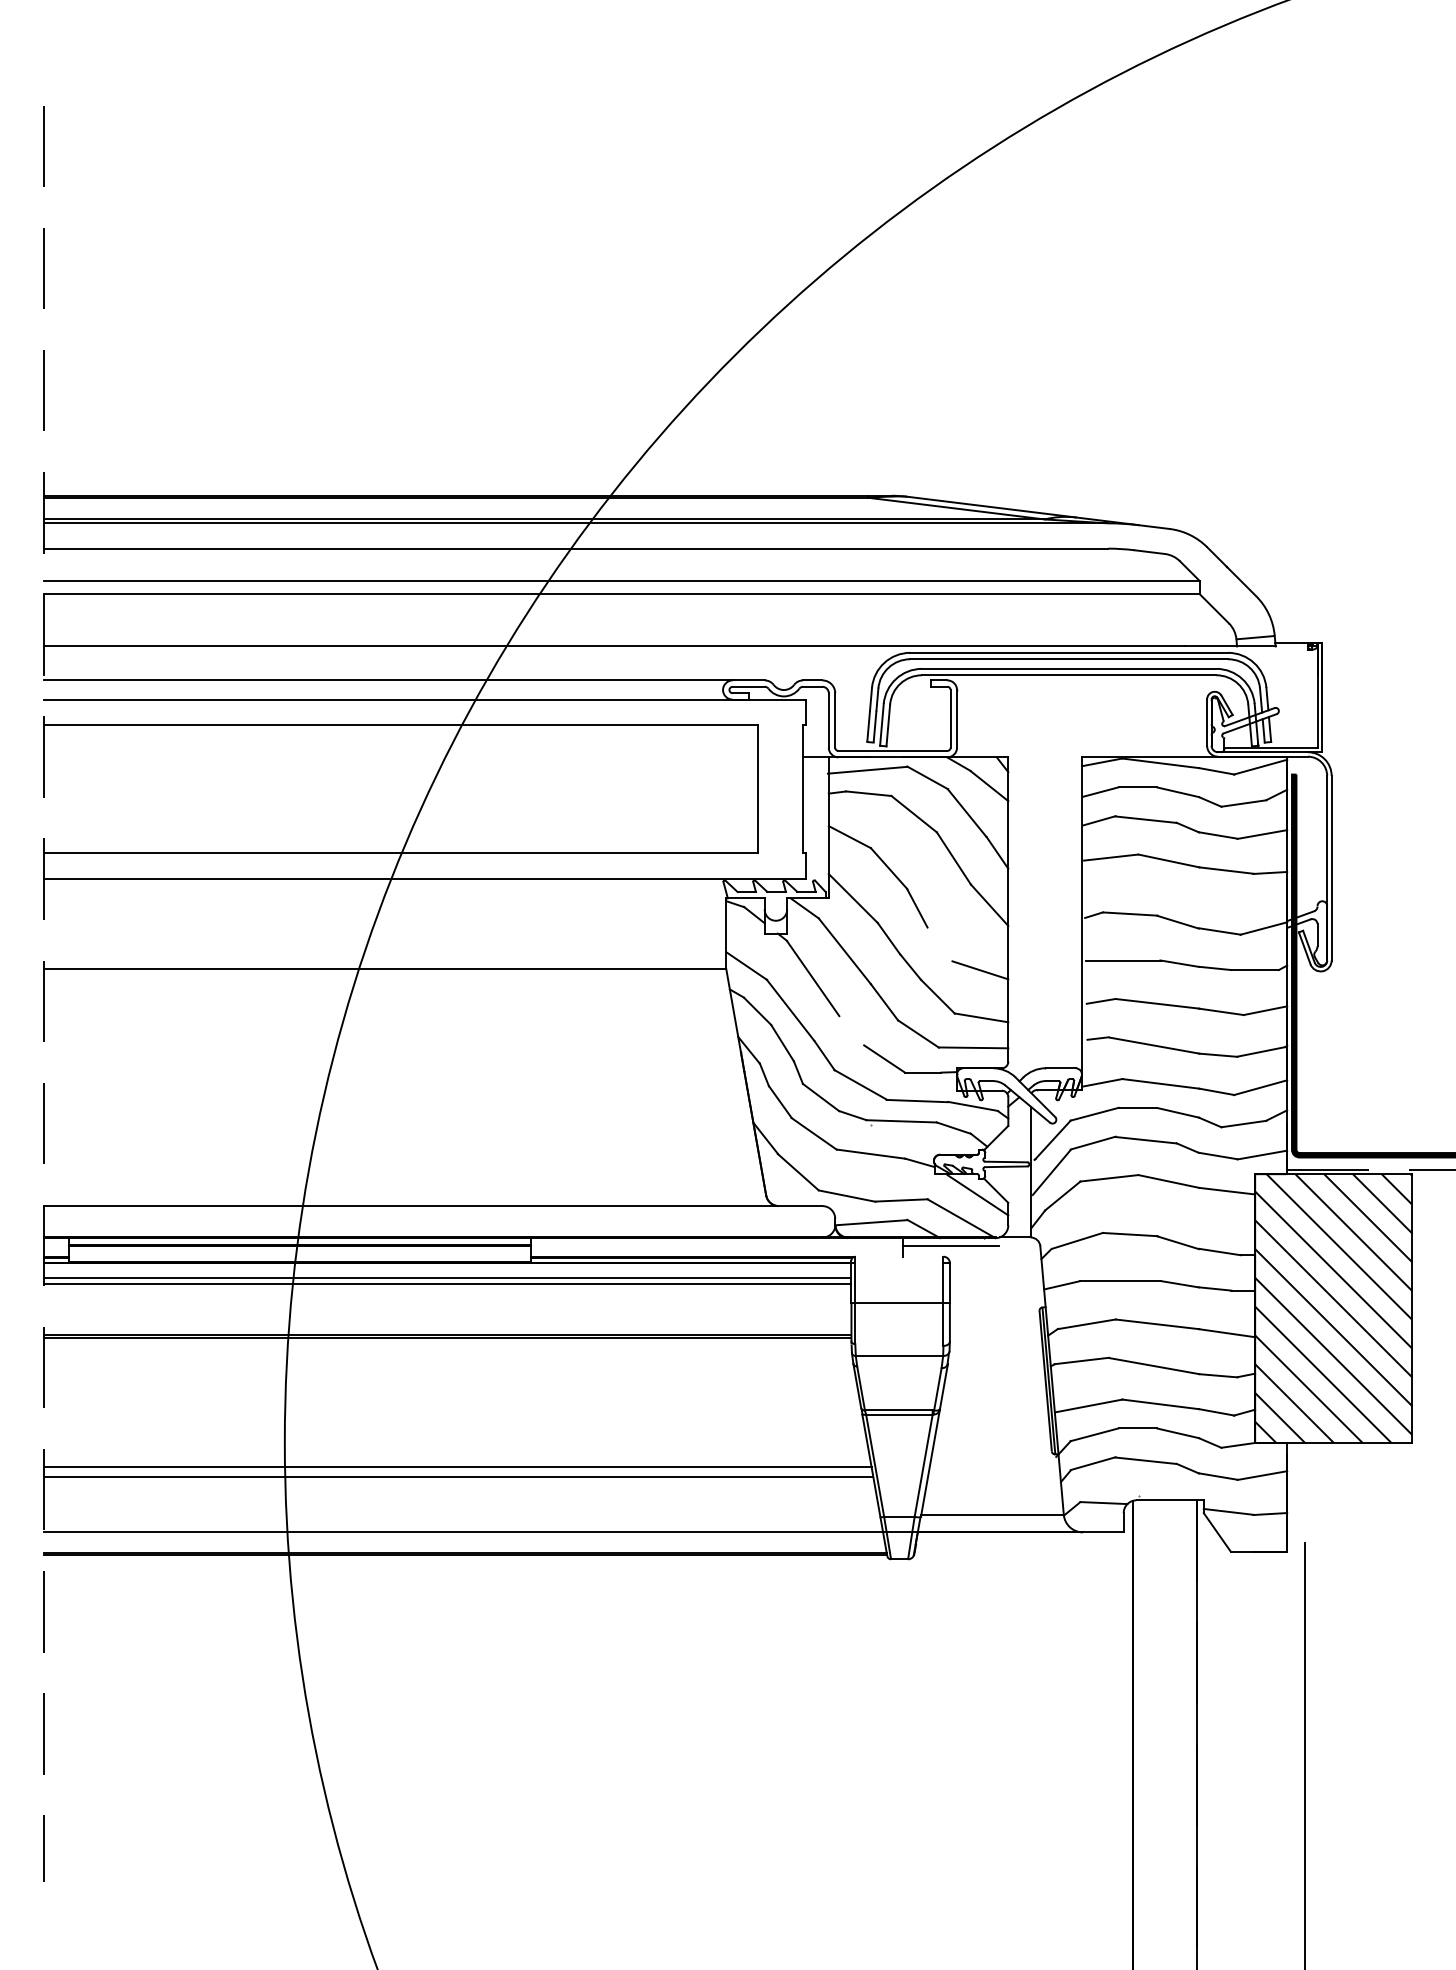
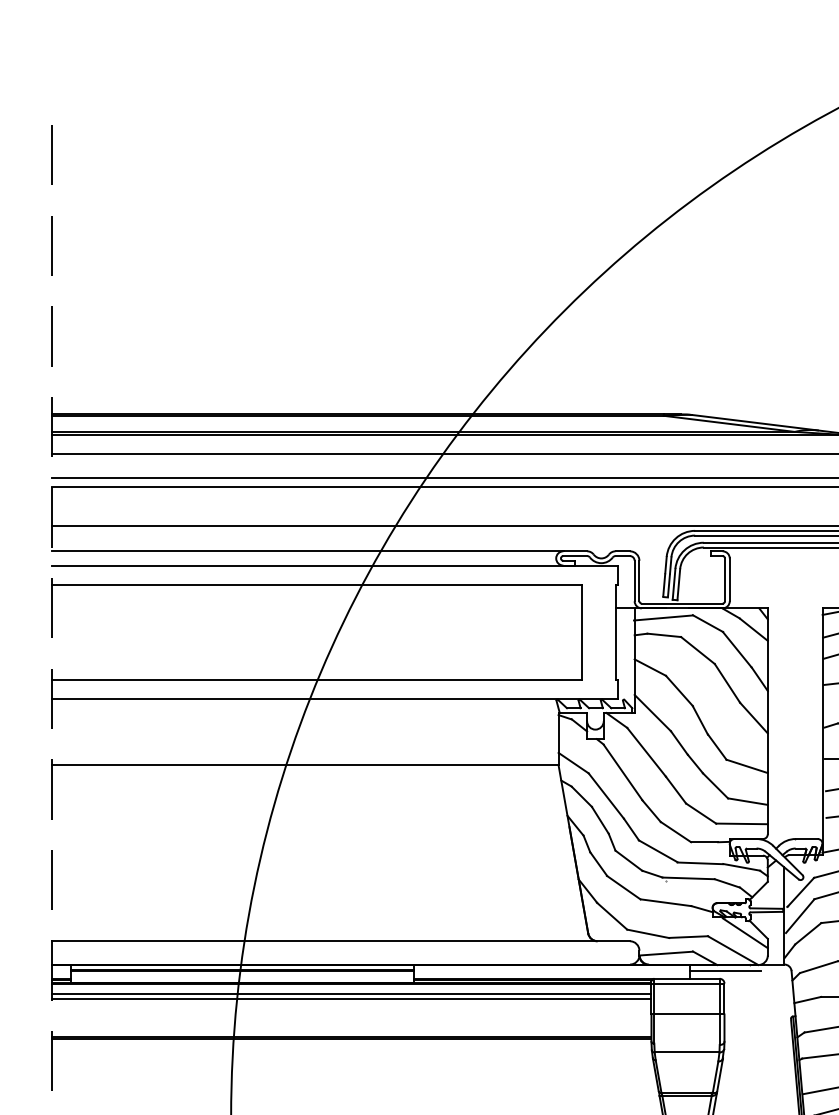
line: (939, 944) -> (716, 747), added
line: (851, 1030) -> (651, 811), added
line: (899, 1256) -> (687, 978), added
line: (899, 1263) -> (687, 983), added

